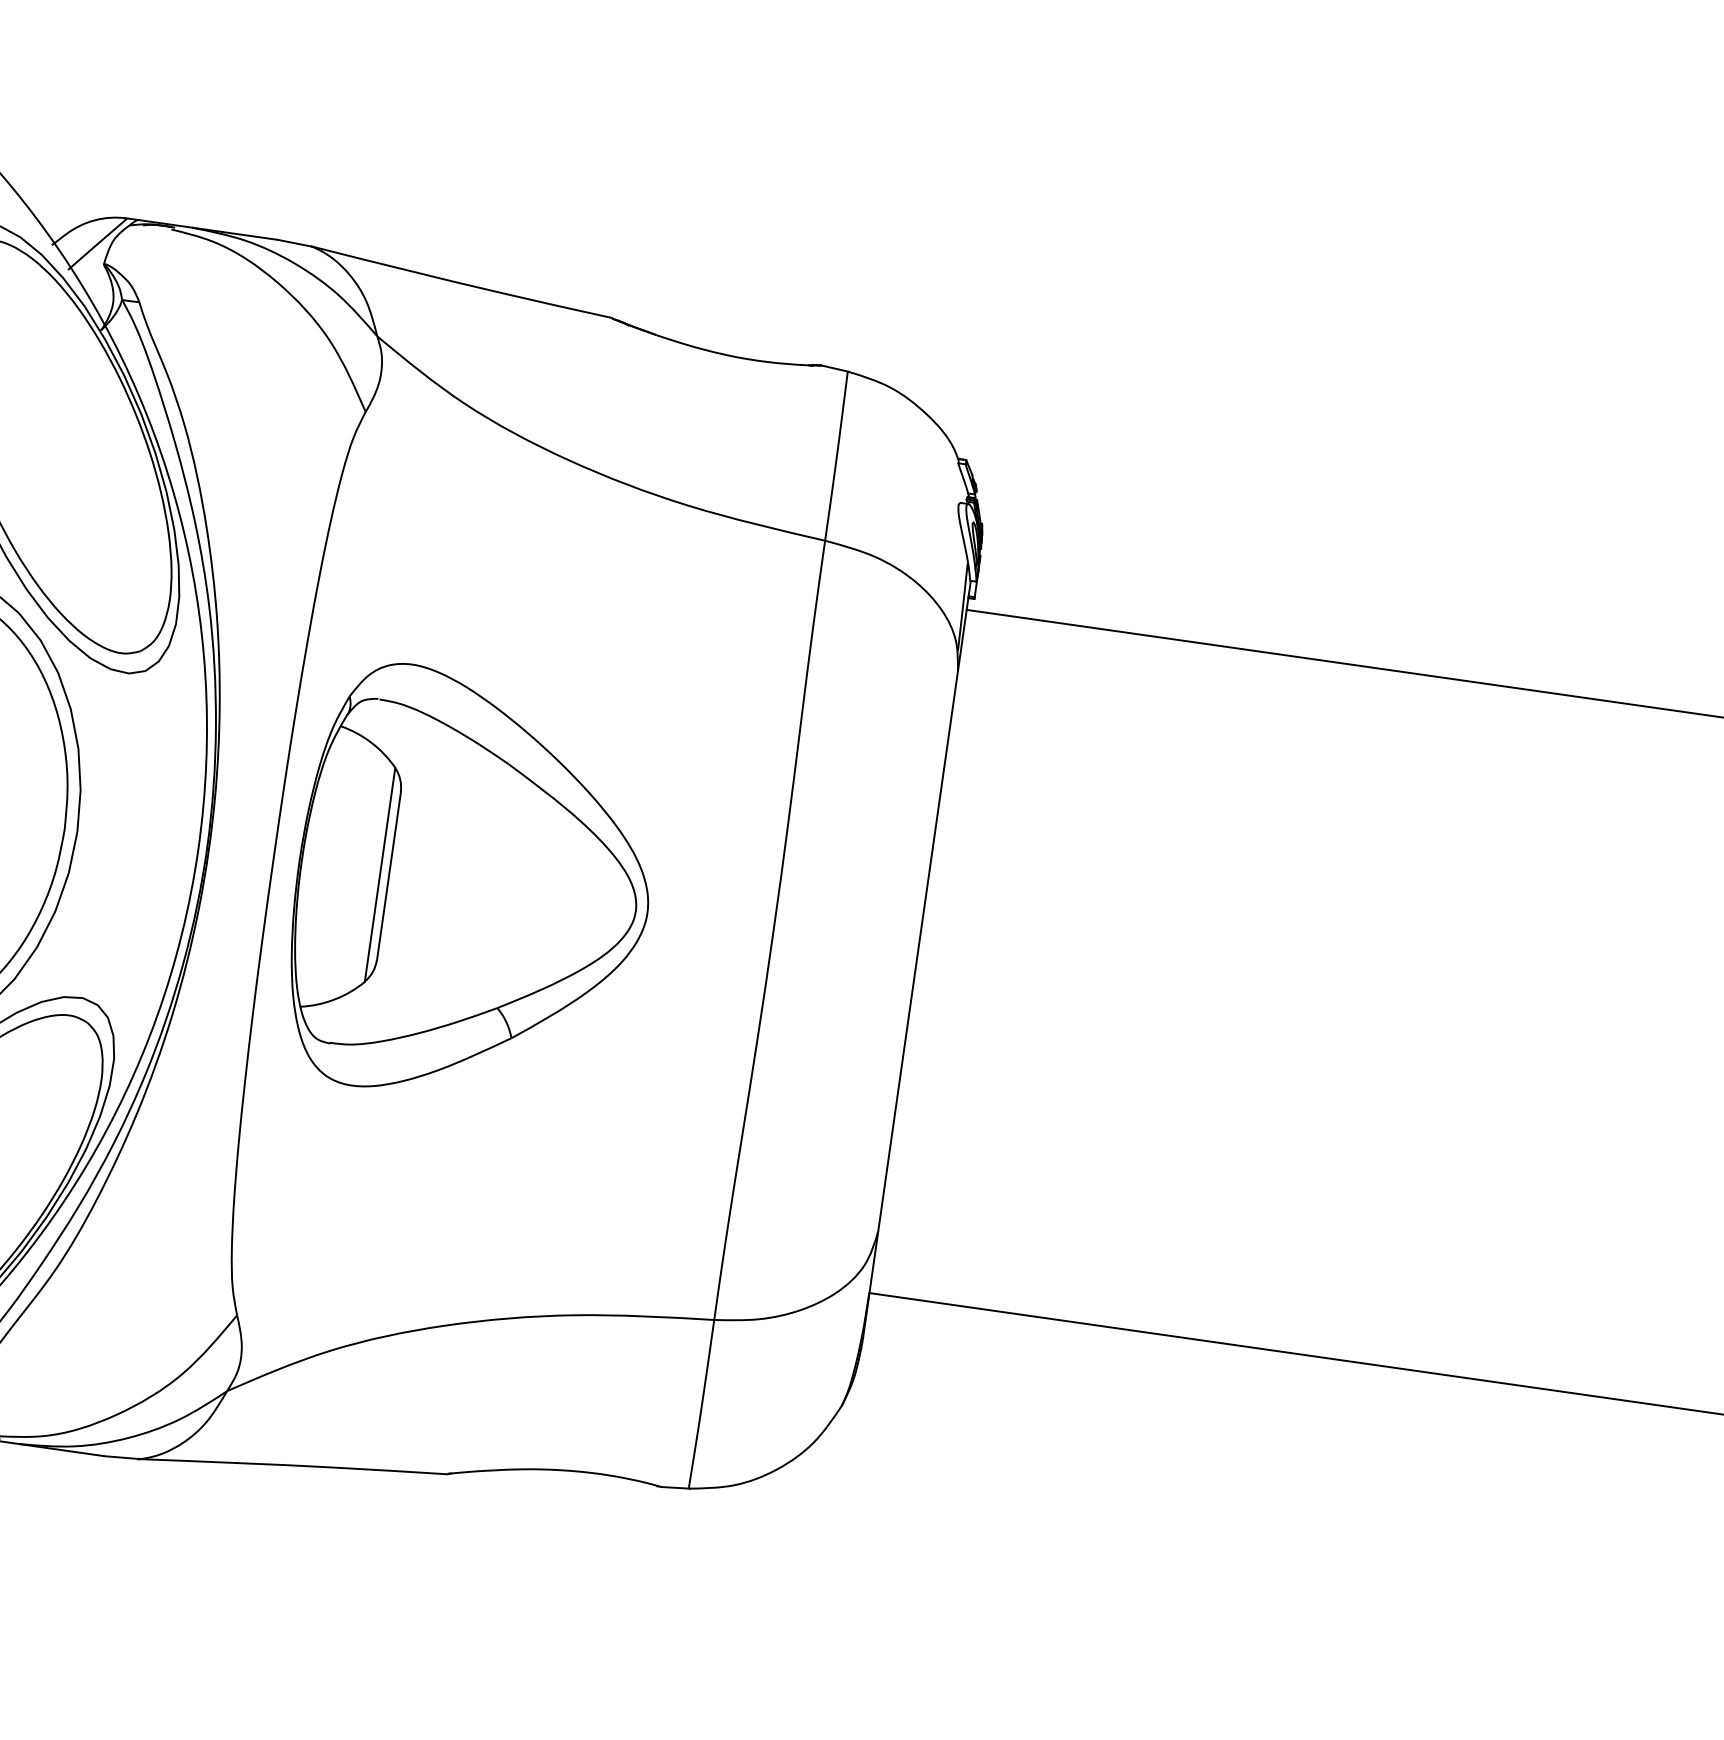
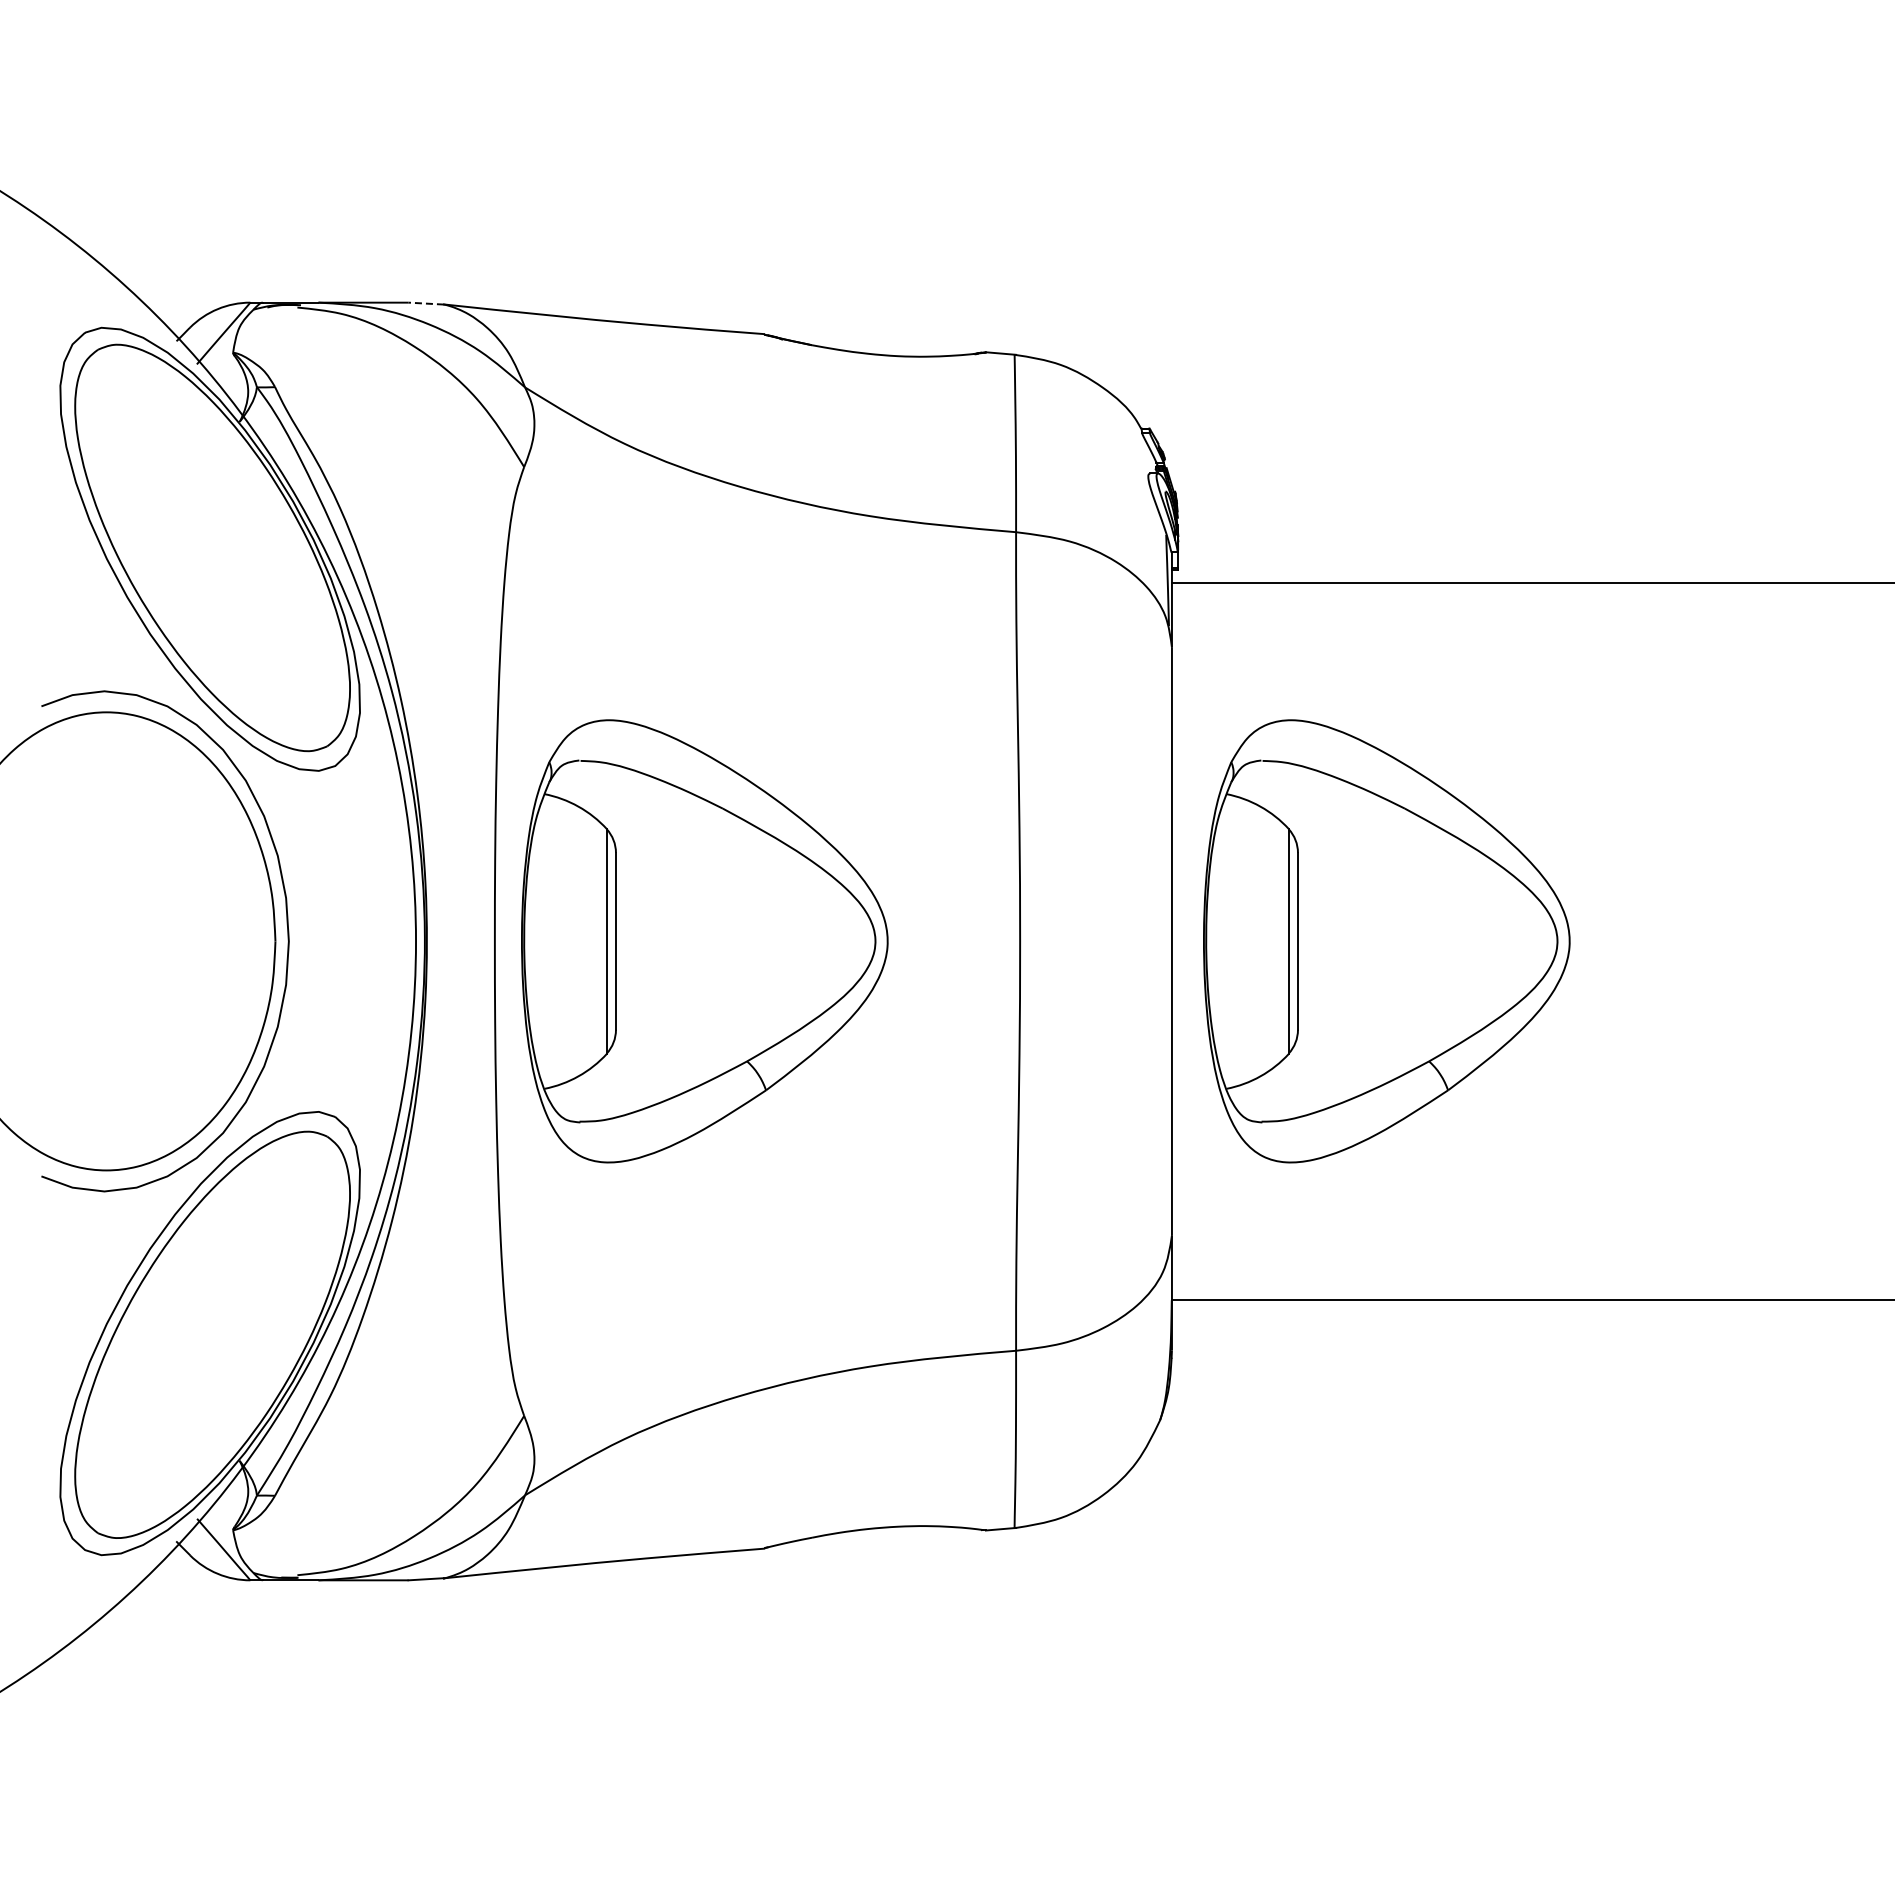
line: (294, 243) -> (426, 303), solid -> dashed
part: (1122, 980) -> (1386, 941), added

